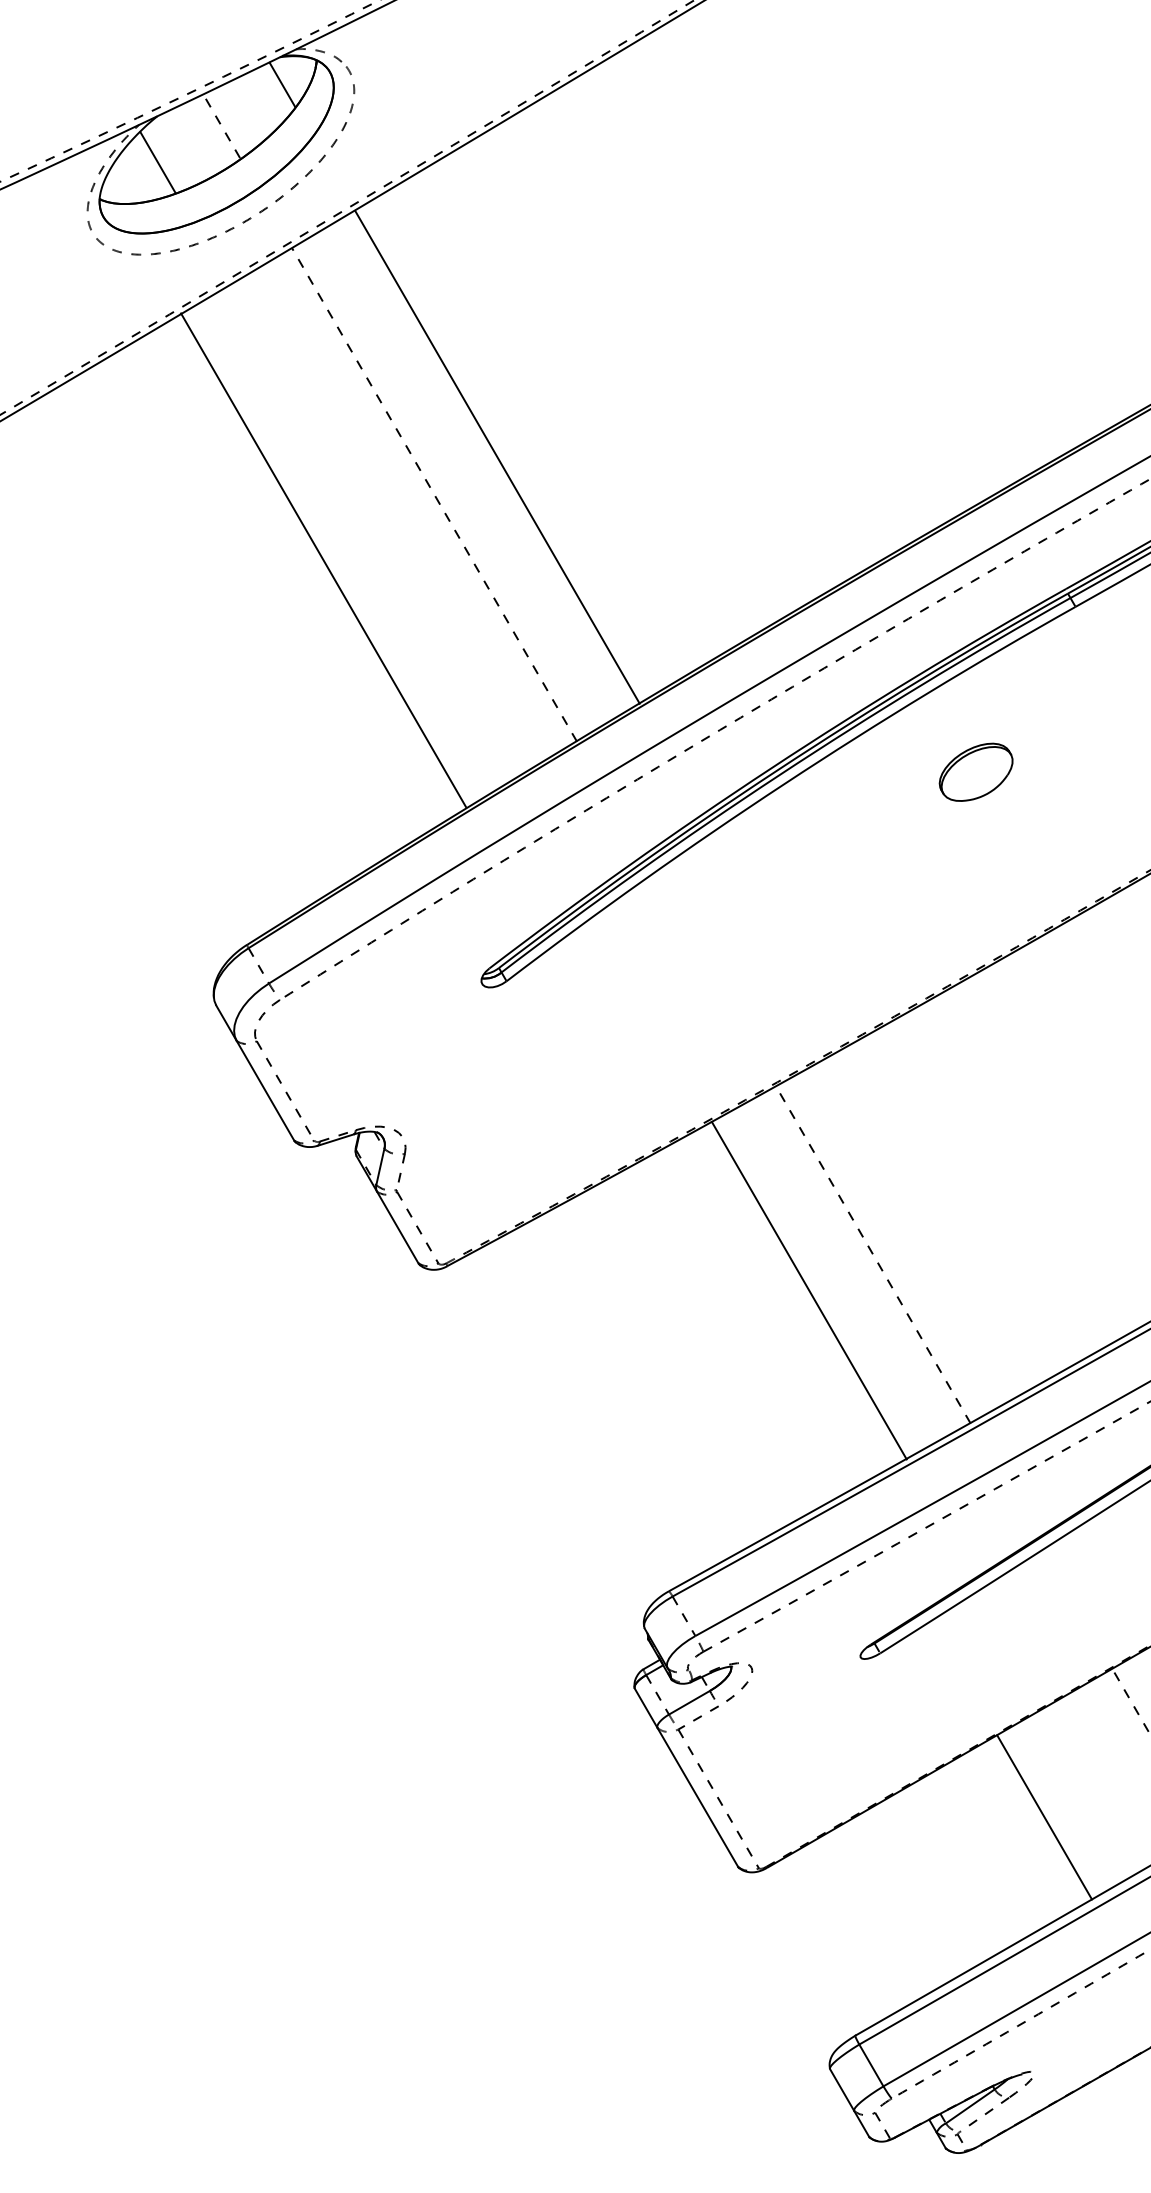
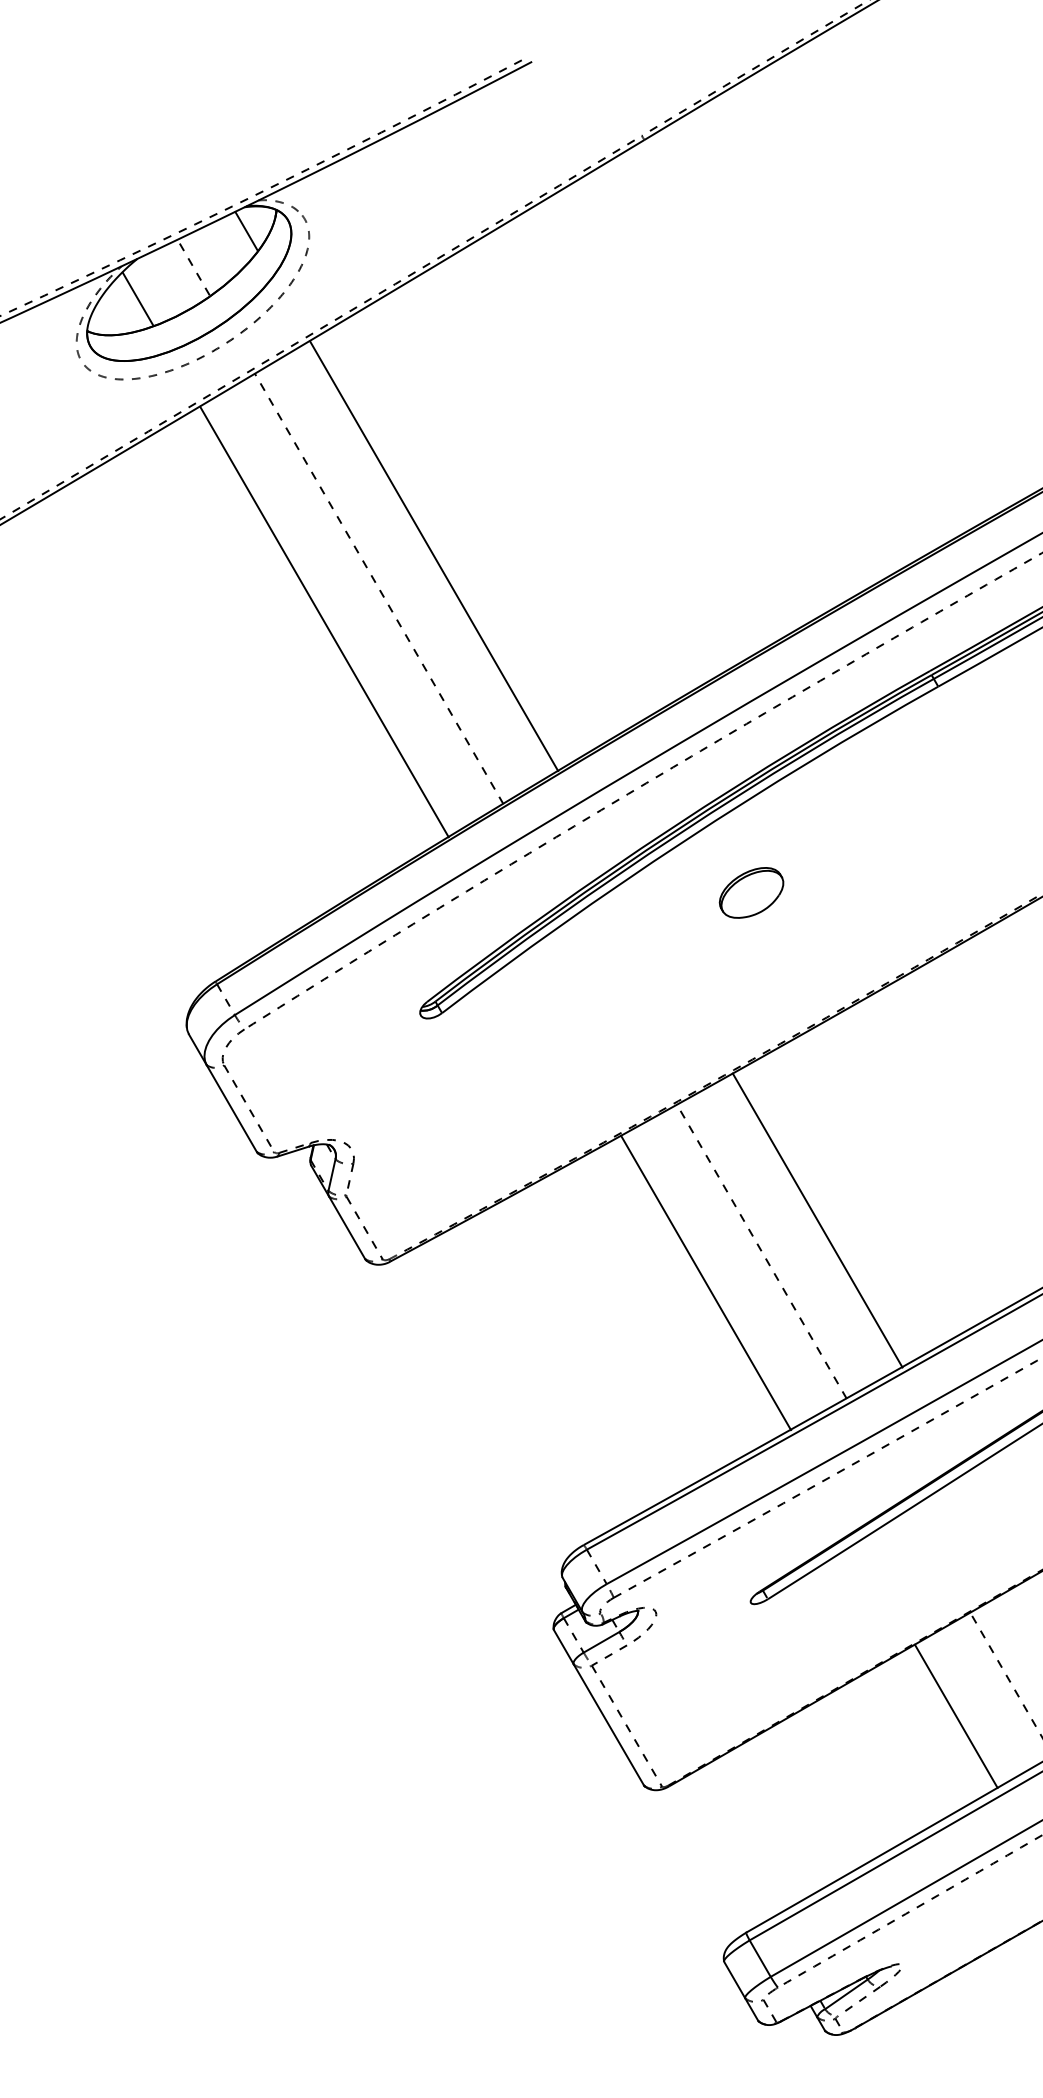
line: (323, 559) -> (324, 621), moved
part: (976, 771) -> (751, 892), moved
line: (937, 1219) -> (817, 1220), added
line: (1043, 1816) -> (955, 1715), moved

